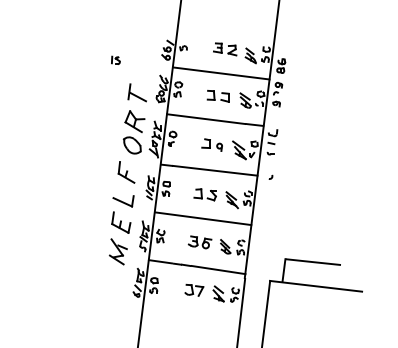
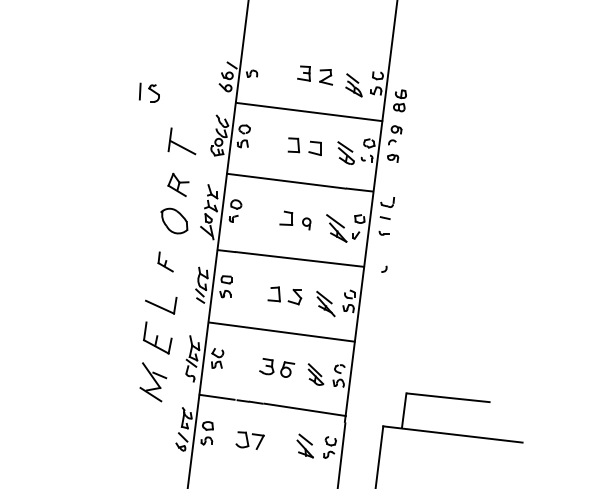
part: (115, 59) -> (148, 90), size x1.6
part: (134, 121) -> (177, 184), size x0.7
part: (126, 172) -> (165, 262), size x0.6
part: (194, 289) -> (250, 439), moved

